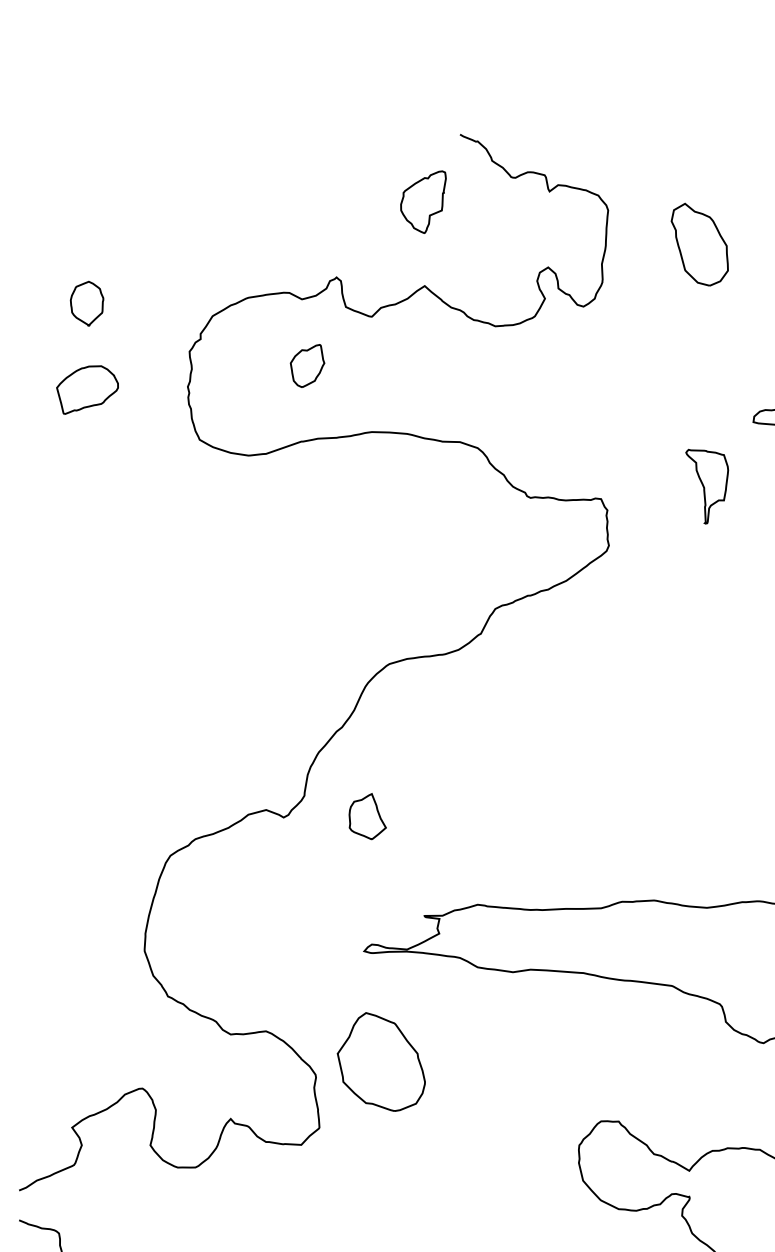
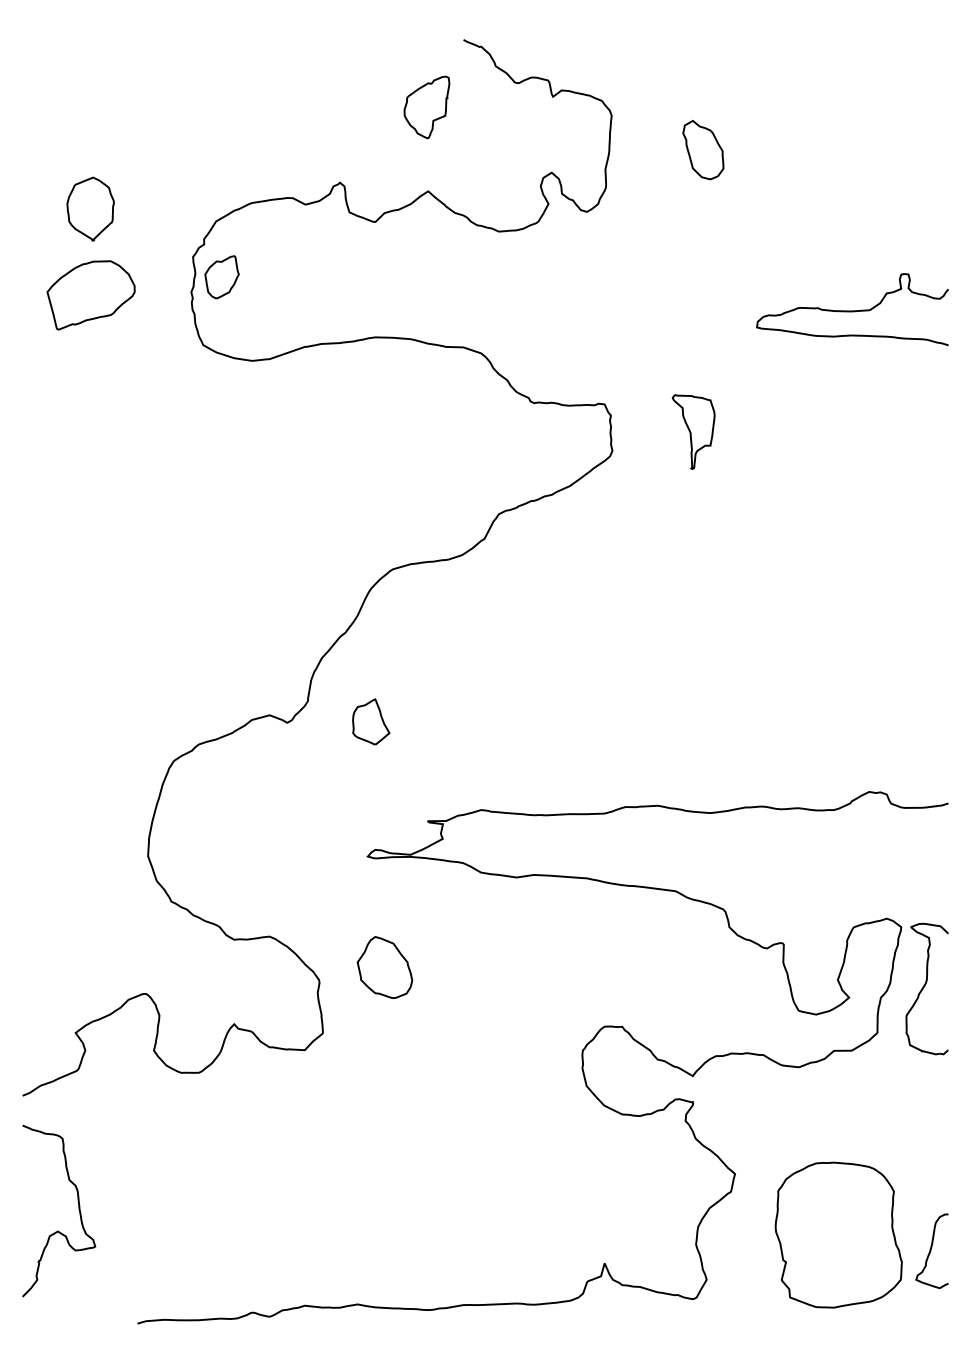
part: (700, 245) -> (703, 150), size x0.71
part: (87, 303) -> (90, 208), size x1.43
part: (307, 366) -> (221, 277), moved
part: (87, 390) -> (90, 295), size x1.43
part: (707, 486) -> (693, 431), moved
part: (381, 1062) -> (384, 967), size x0.62

